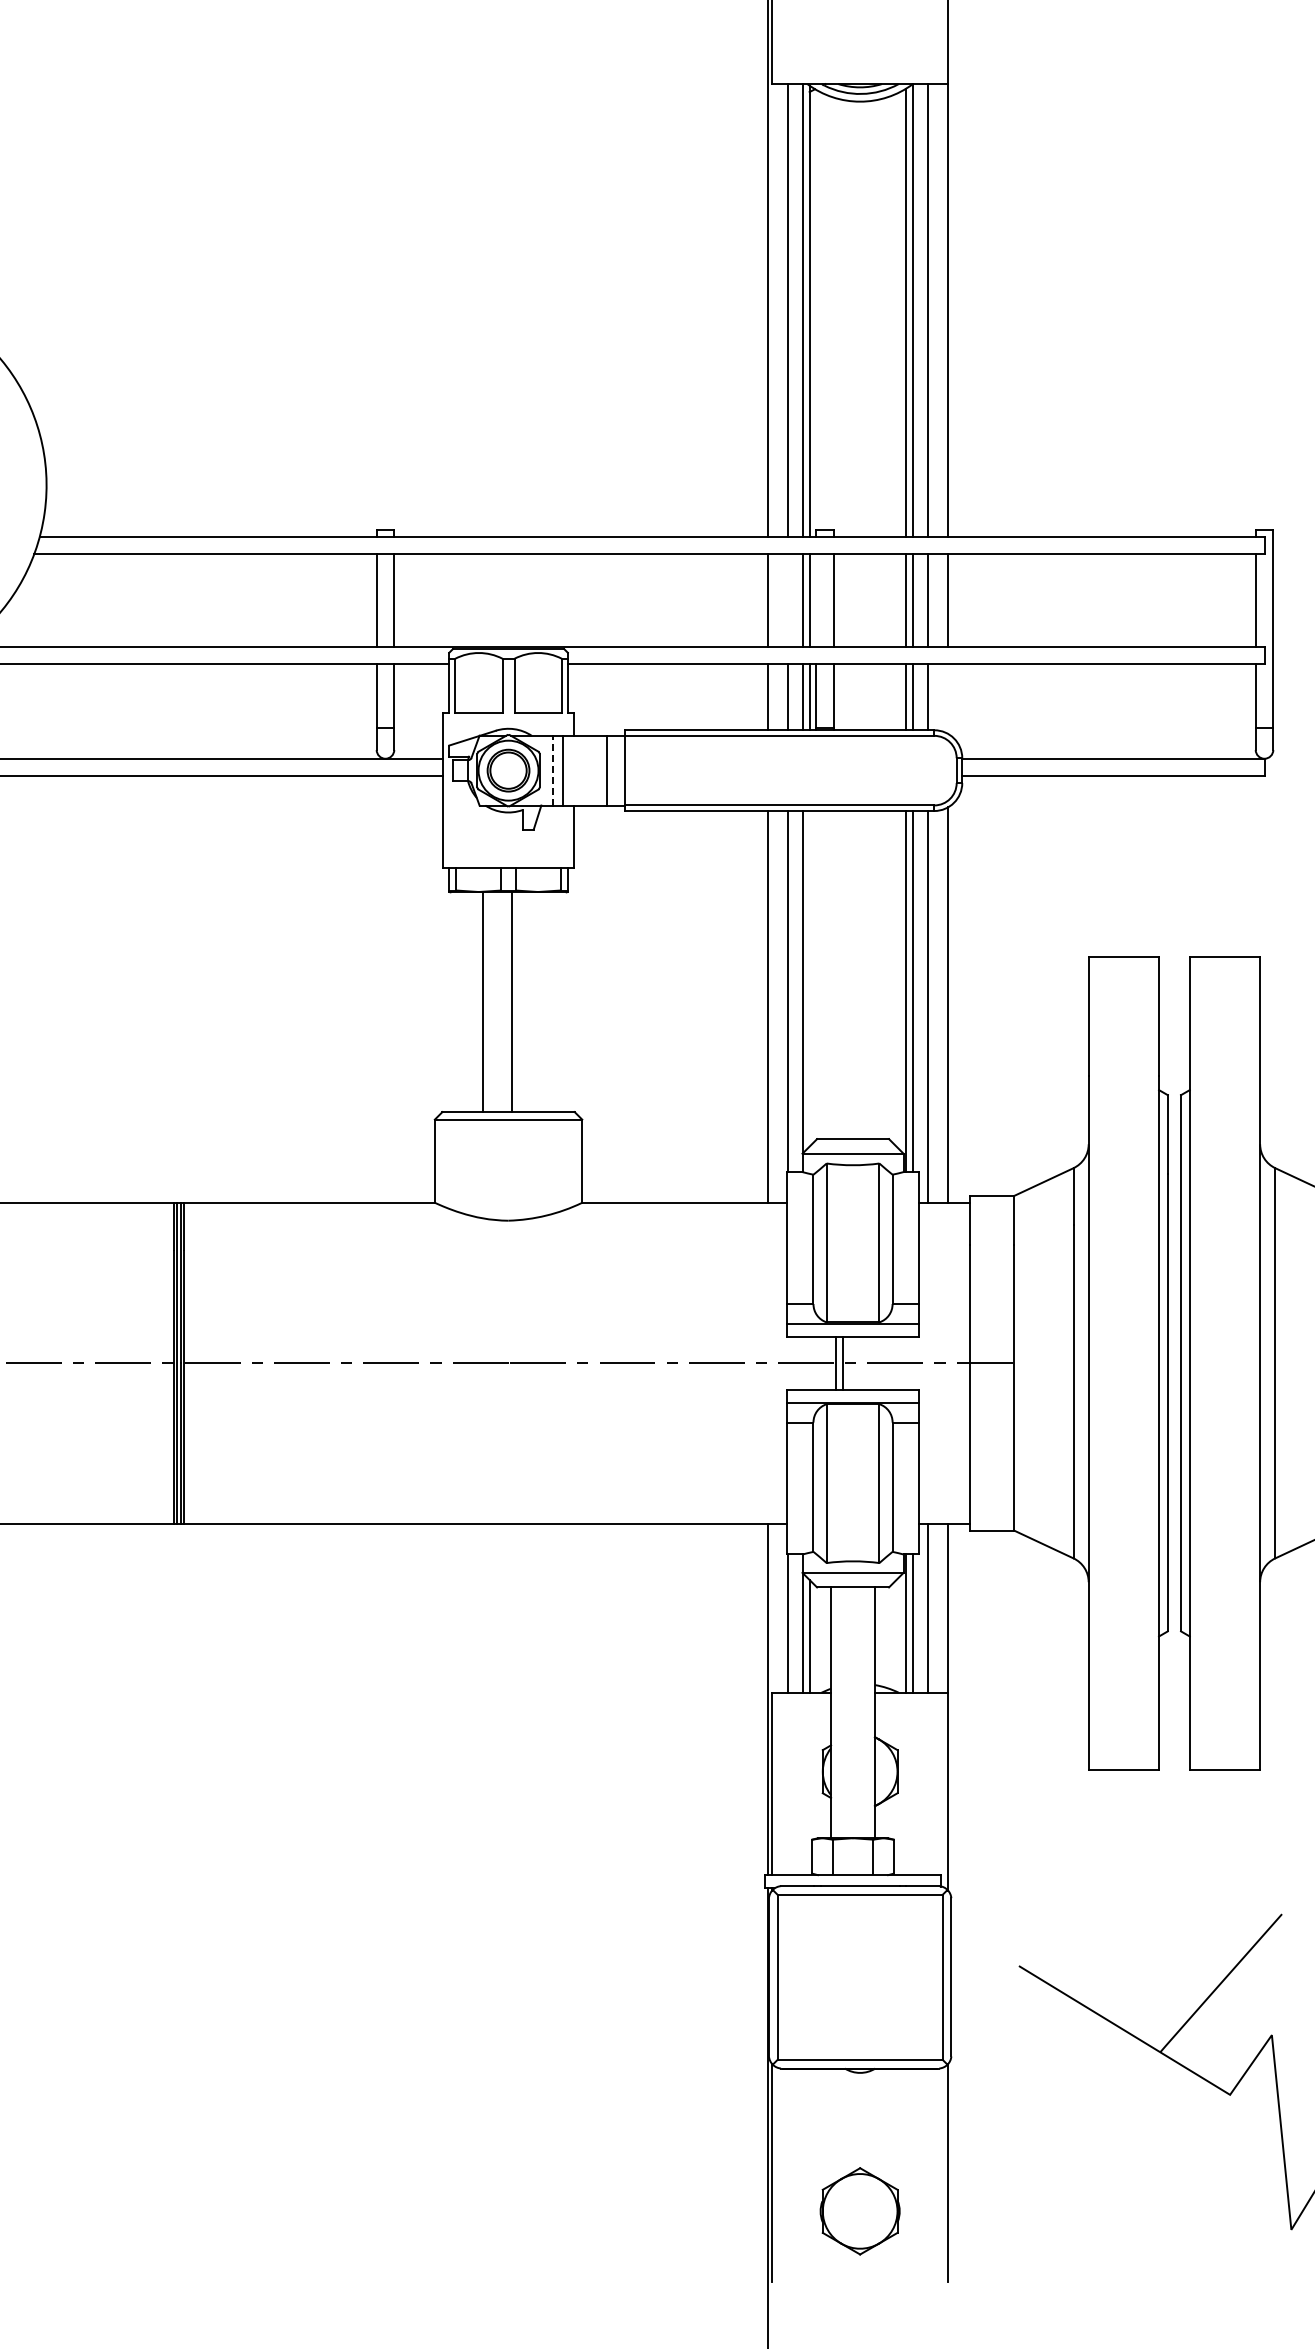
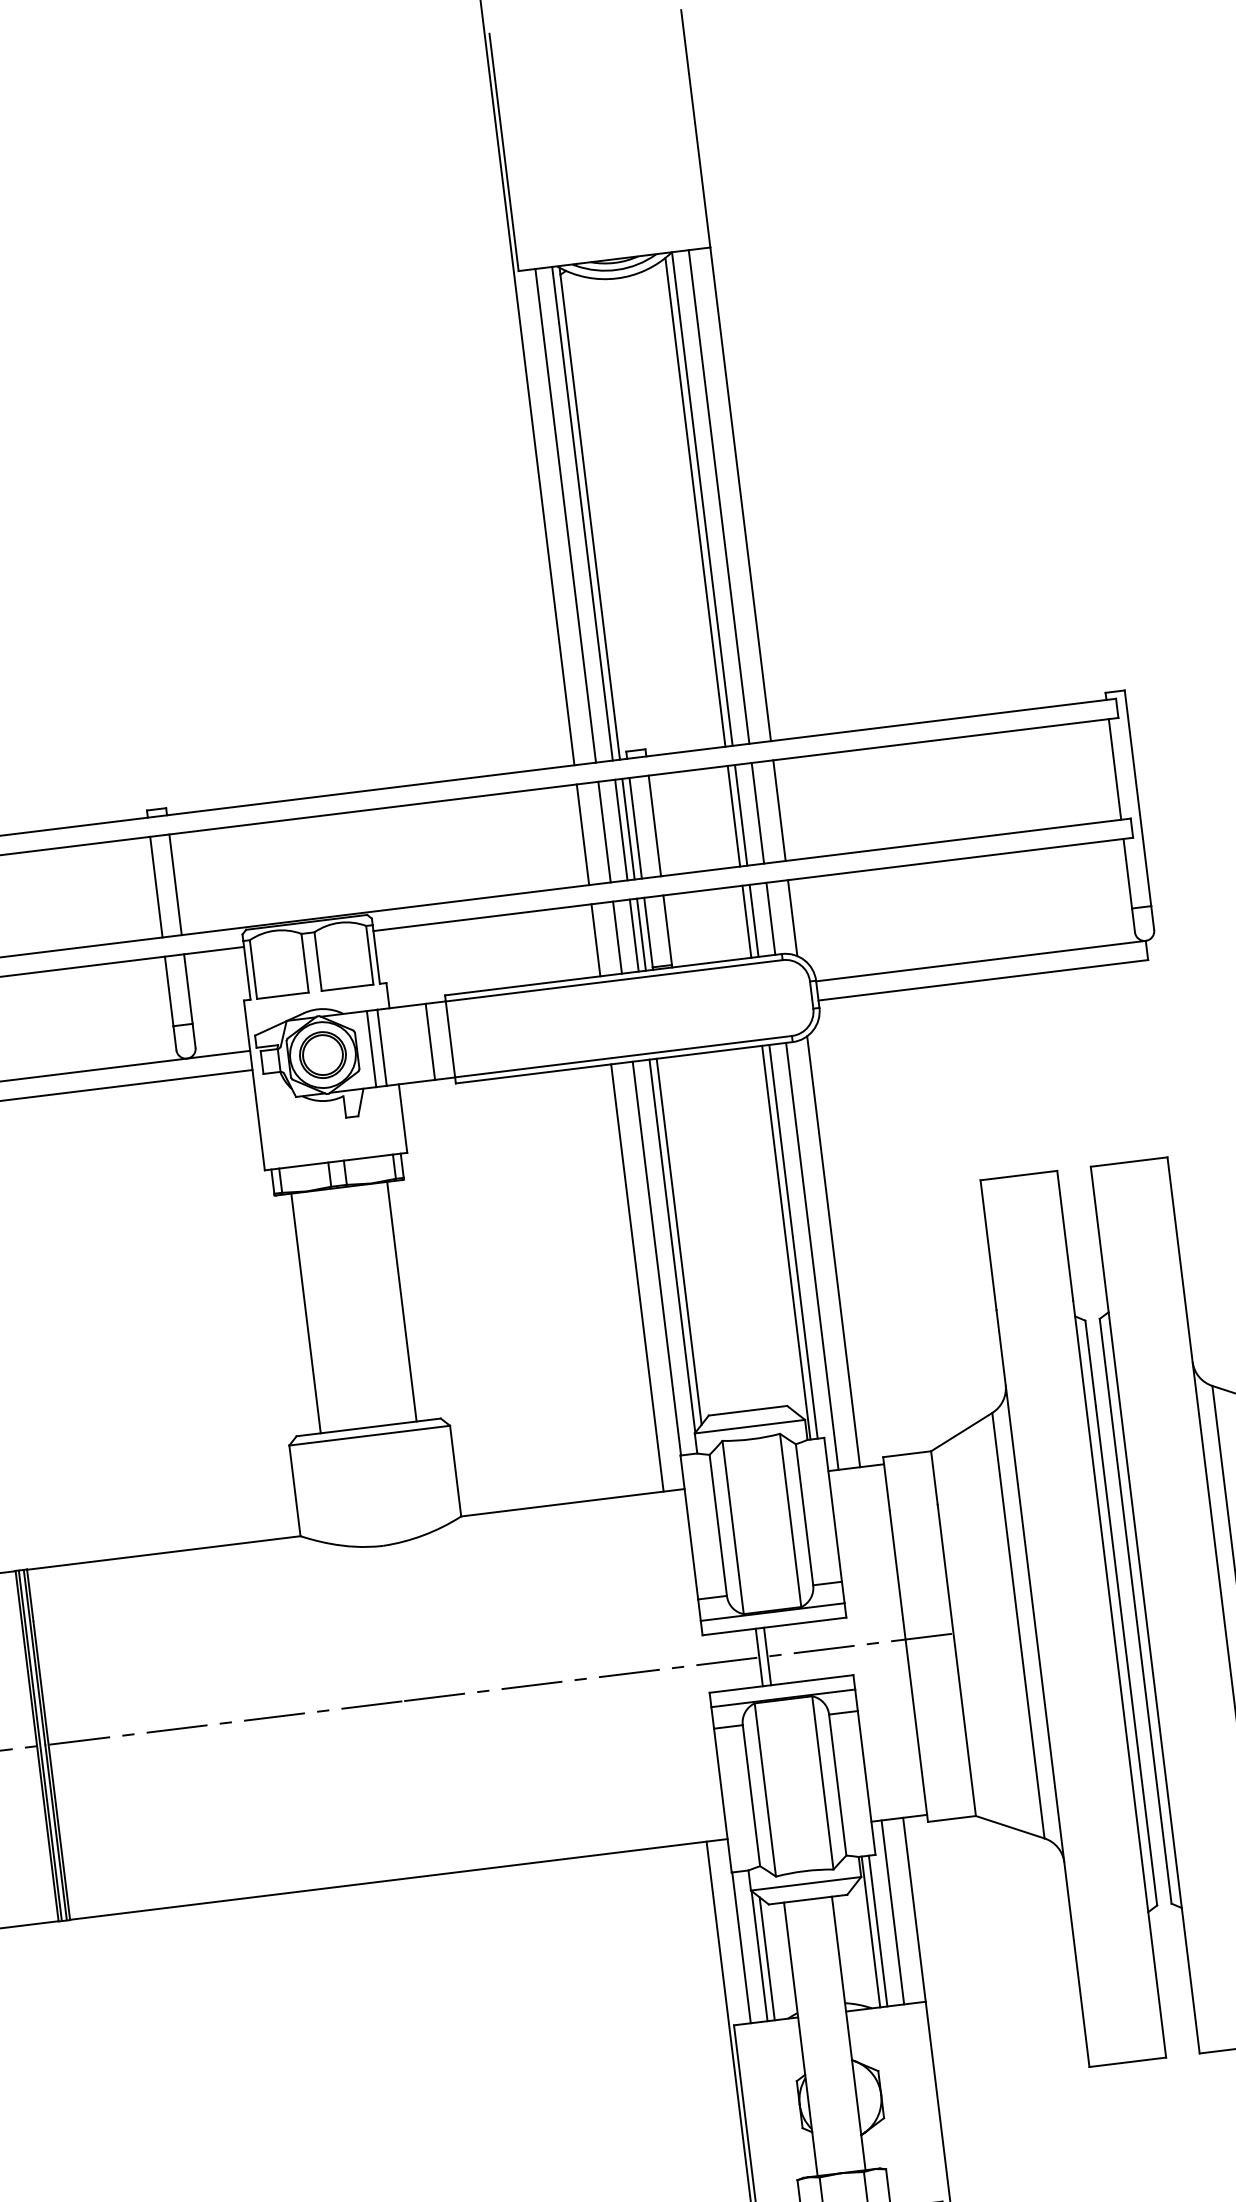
line: (787, 600) -> (604, 832), added
line: (816, 600) -> (636, 828), added
line: (948, 698) -> (793, 917), added
line: (553, 770) -> (371, 1048), dashed -> solid
line: (809, 978) -> (679, 1241), added
line: (482, 1002) -> (401, 1302), moved
line: (511, 1002) -> (305, 1313), moved

